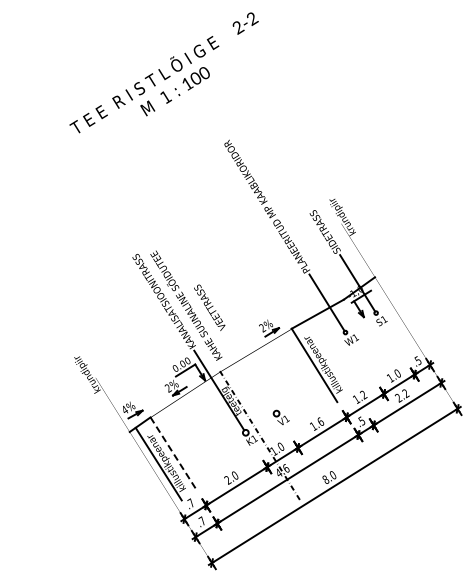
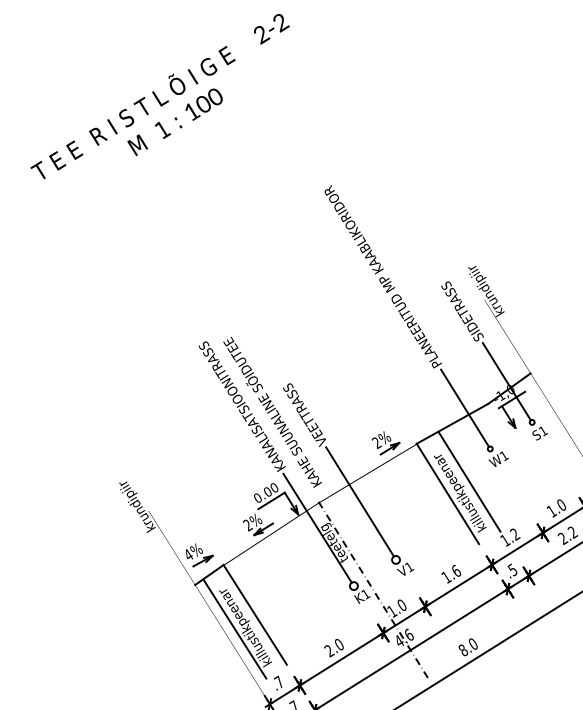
text: (163, 72) -> (159, 96), moved
line: (329, 356) -> (468, 481), added
line: (250, 371) -> (360, 502), added
line: (173, 454) -> (255, 615), dashed -> solid

